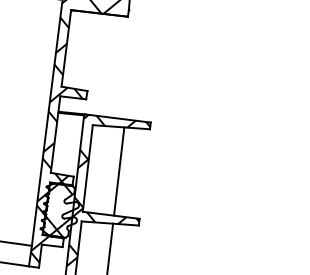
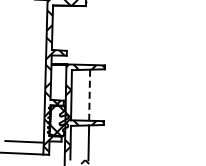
line: (118, 172) -> (89, 95), solid -> dashed

